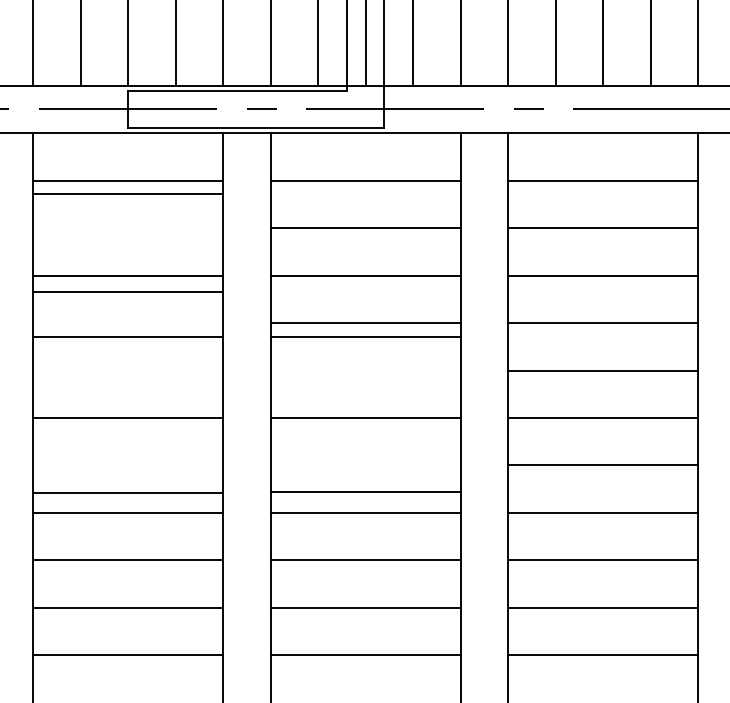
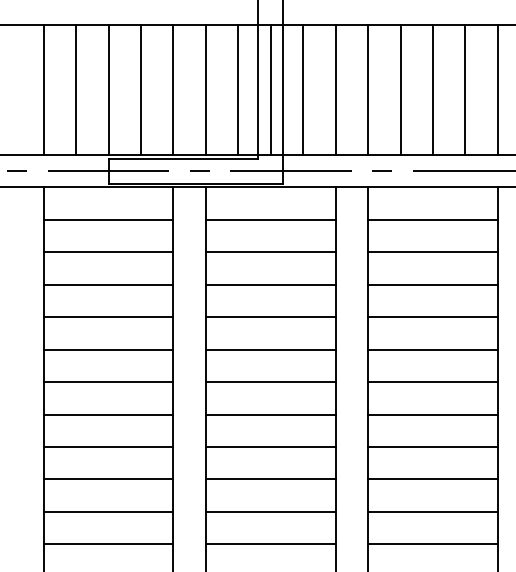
line: (128, 194) -> (108, 252), moved
line: (128, 292) -> (108, 317), moved
line: (128, 336) -> (108, 349), moved
line: (365, 336) -> (270, 349), moved
line: (365, 491) -> (270, 414), moved
line: (128, 493) -> (108, 414), moved

